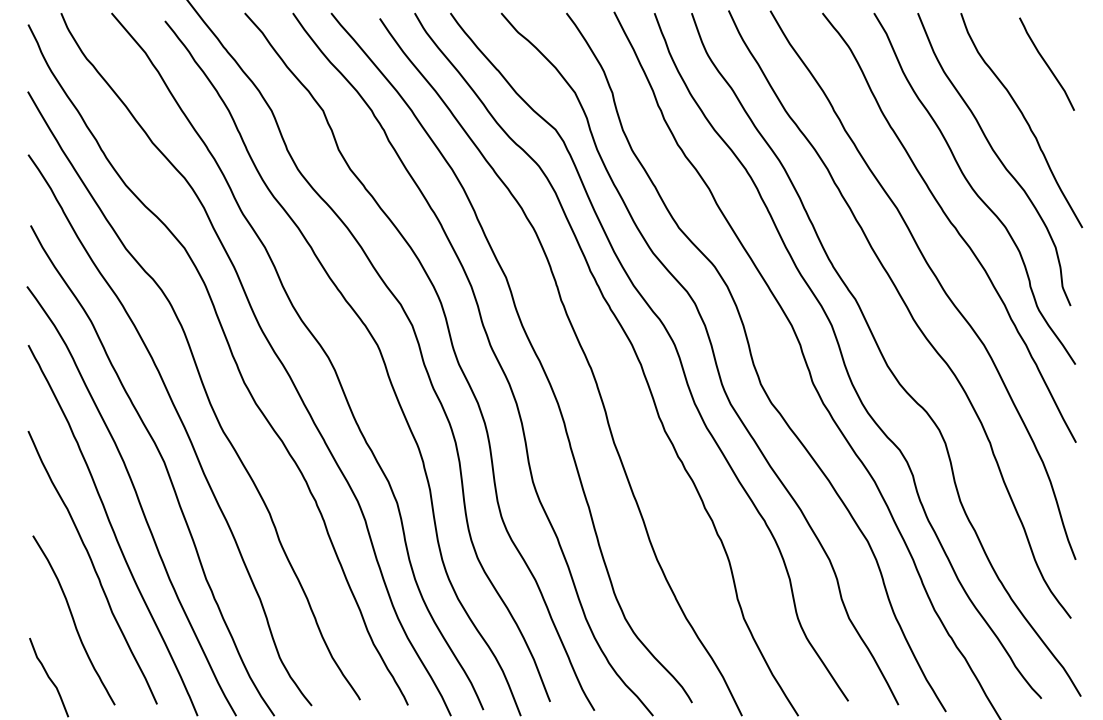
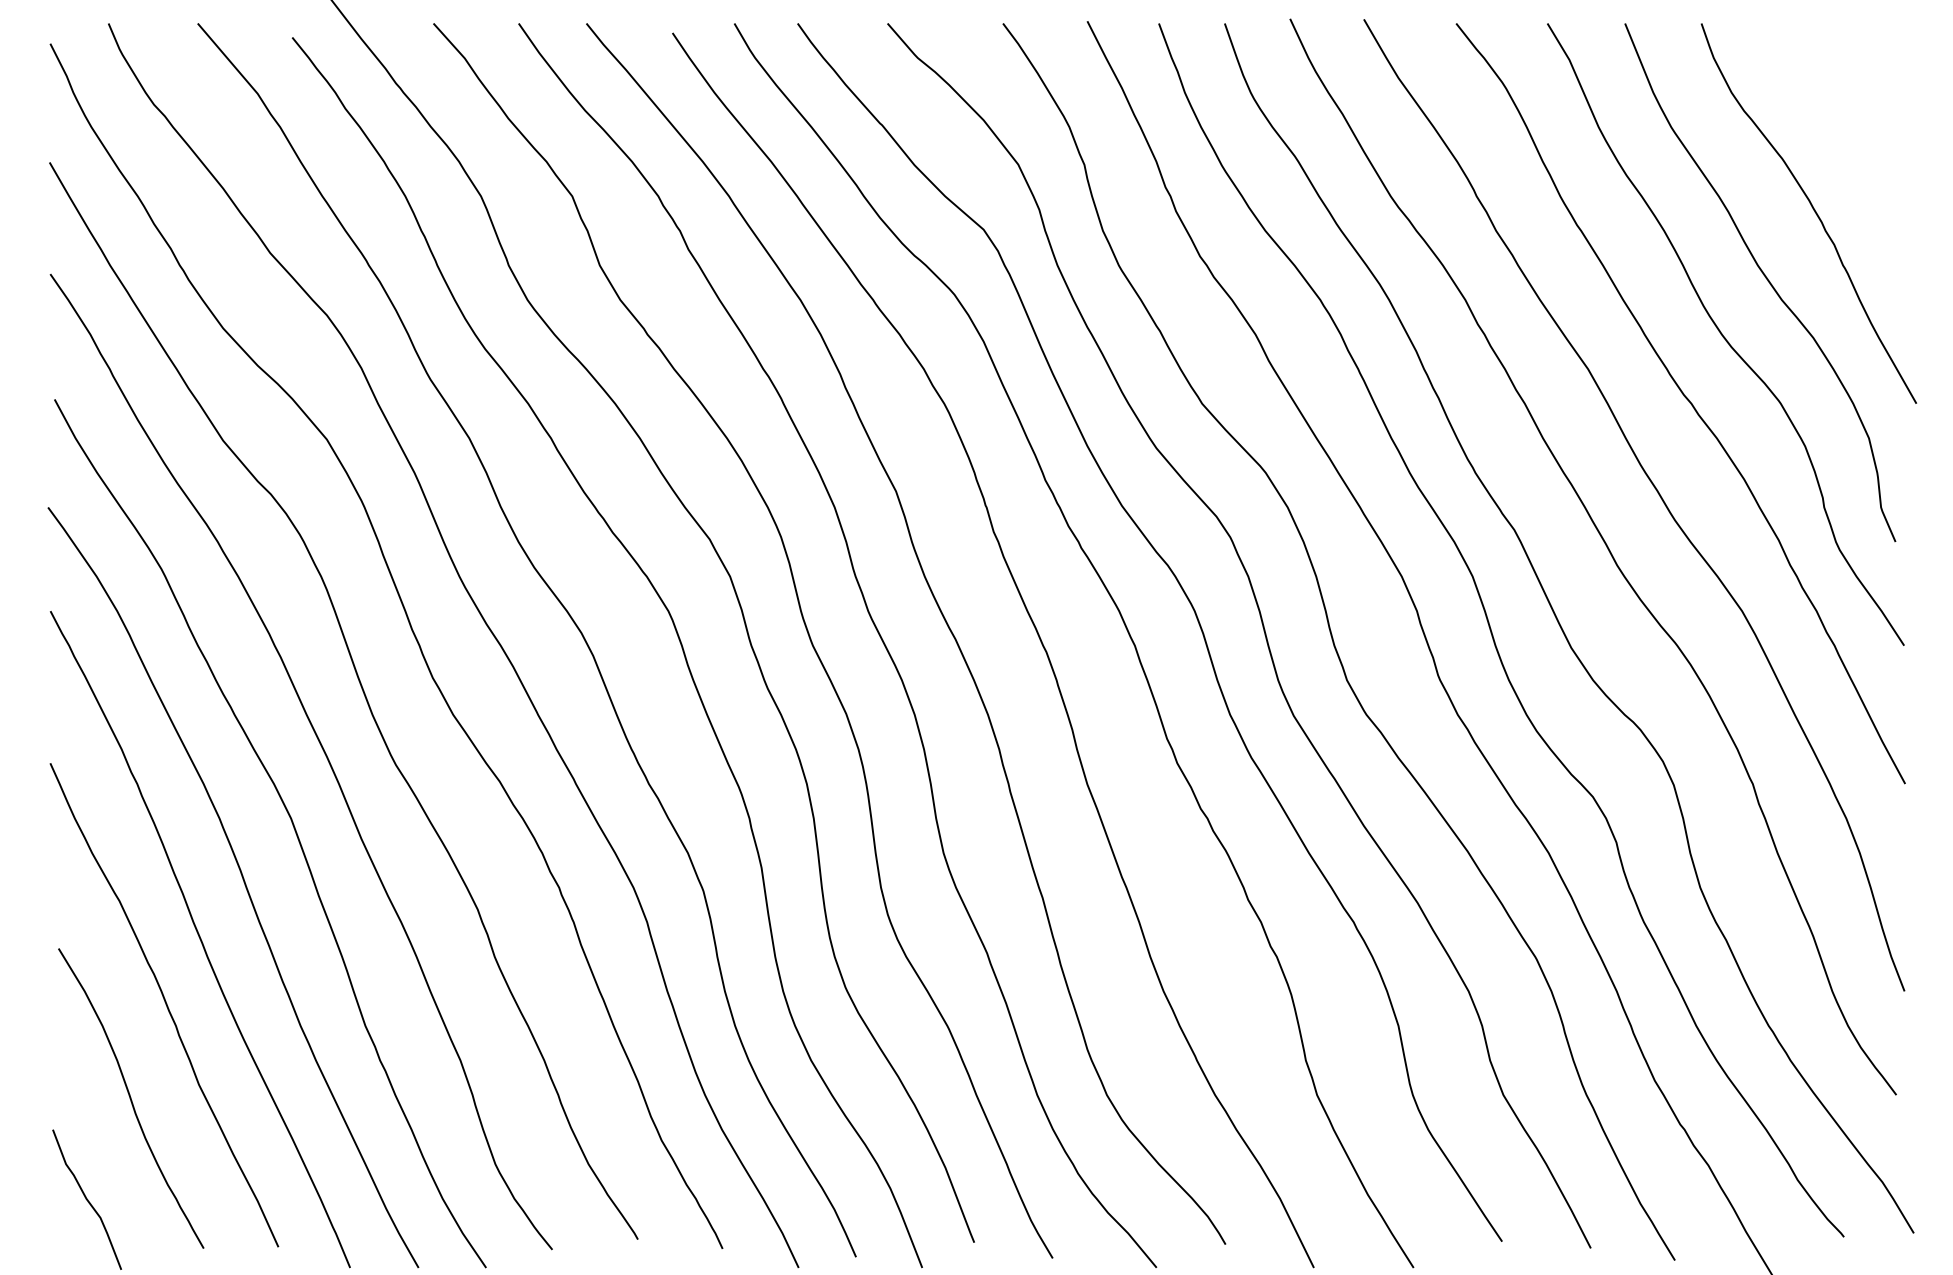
curve: (1046, 63) -> (1852, 112), removed

